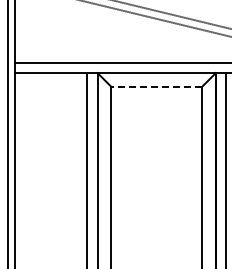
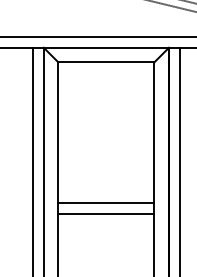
line: (156, 86) -> (106, 61), dashed -> solid
line: (156, 219) -> (106, 202), added
line: (156, 230) -> (106, 214), added

